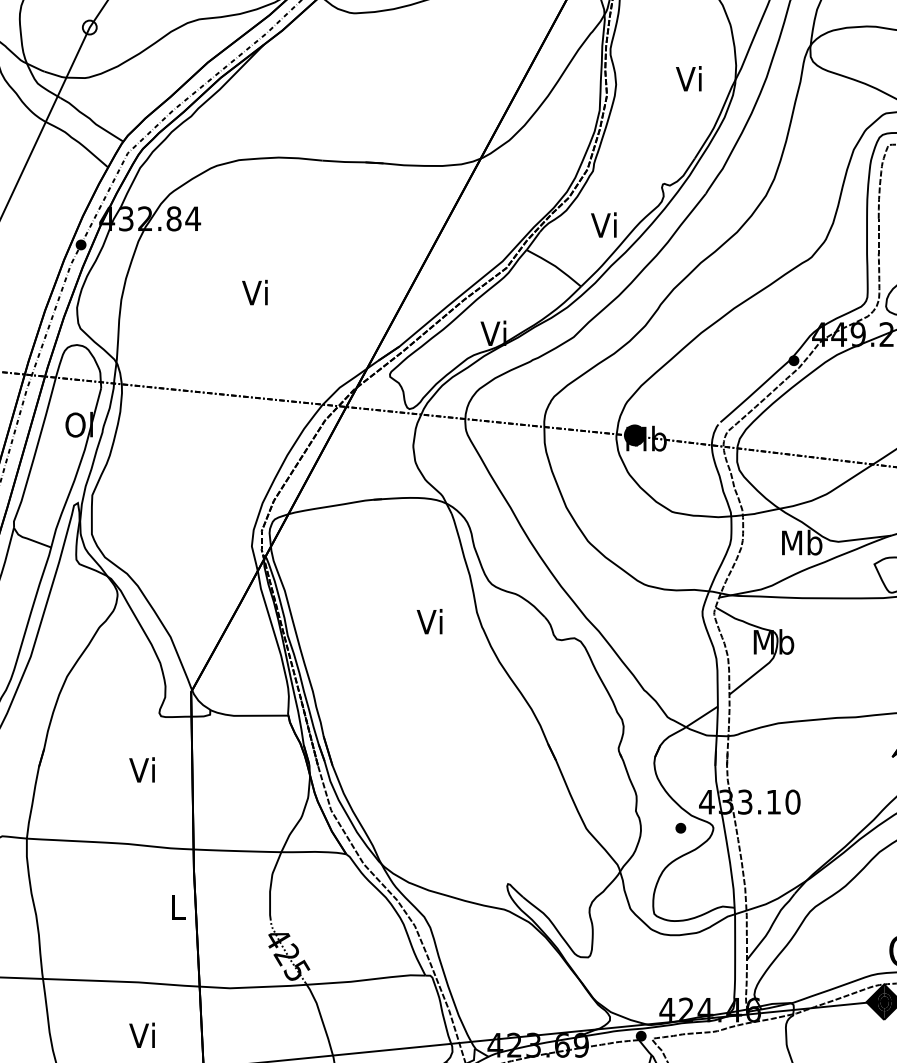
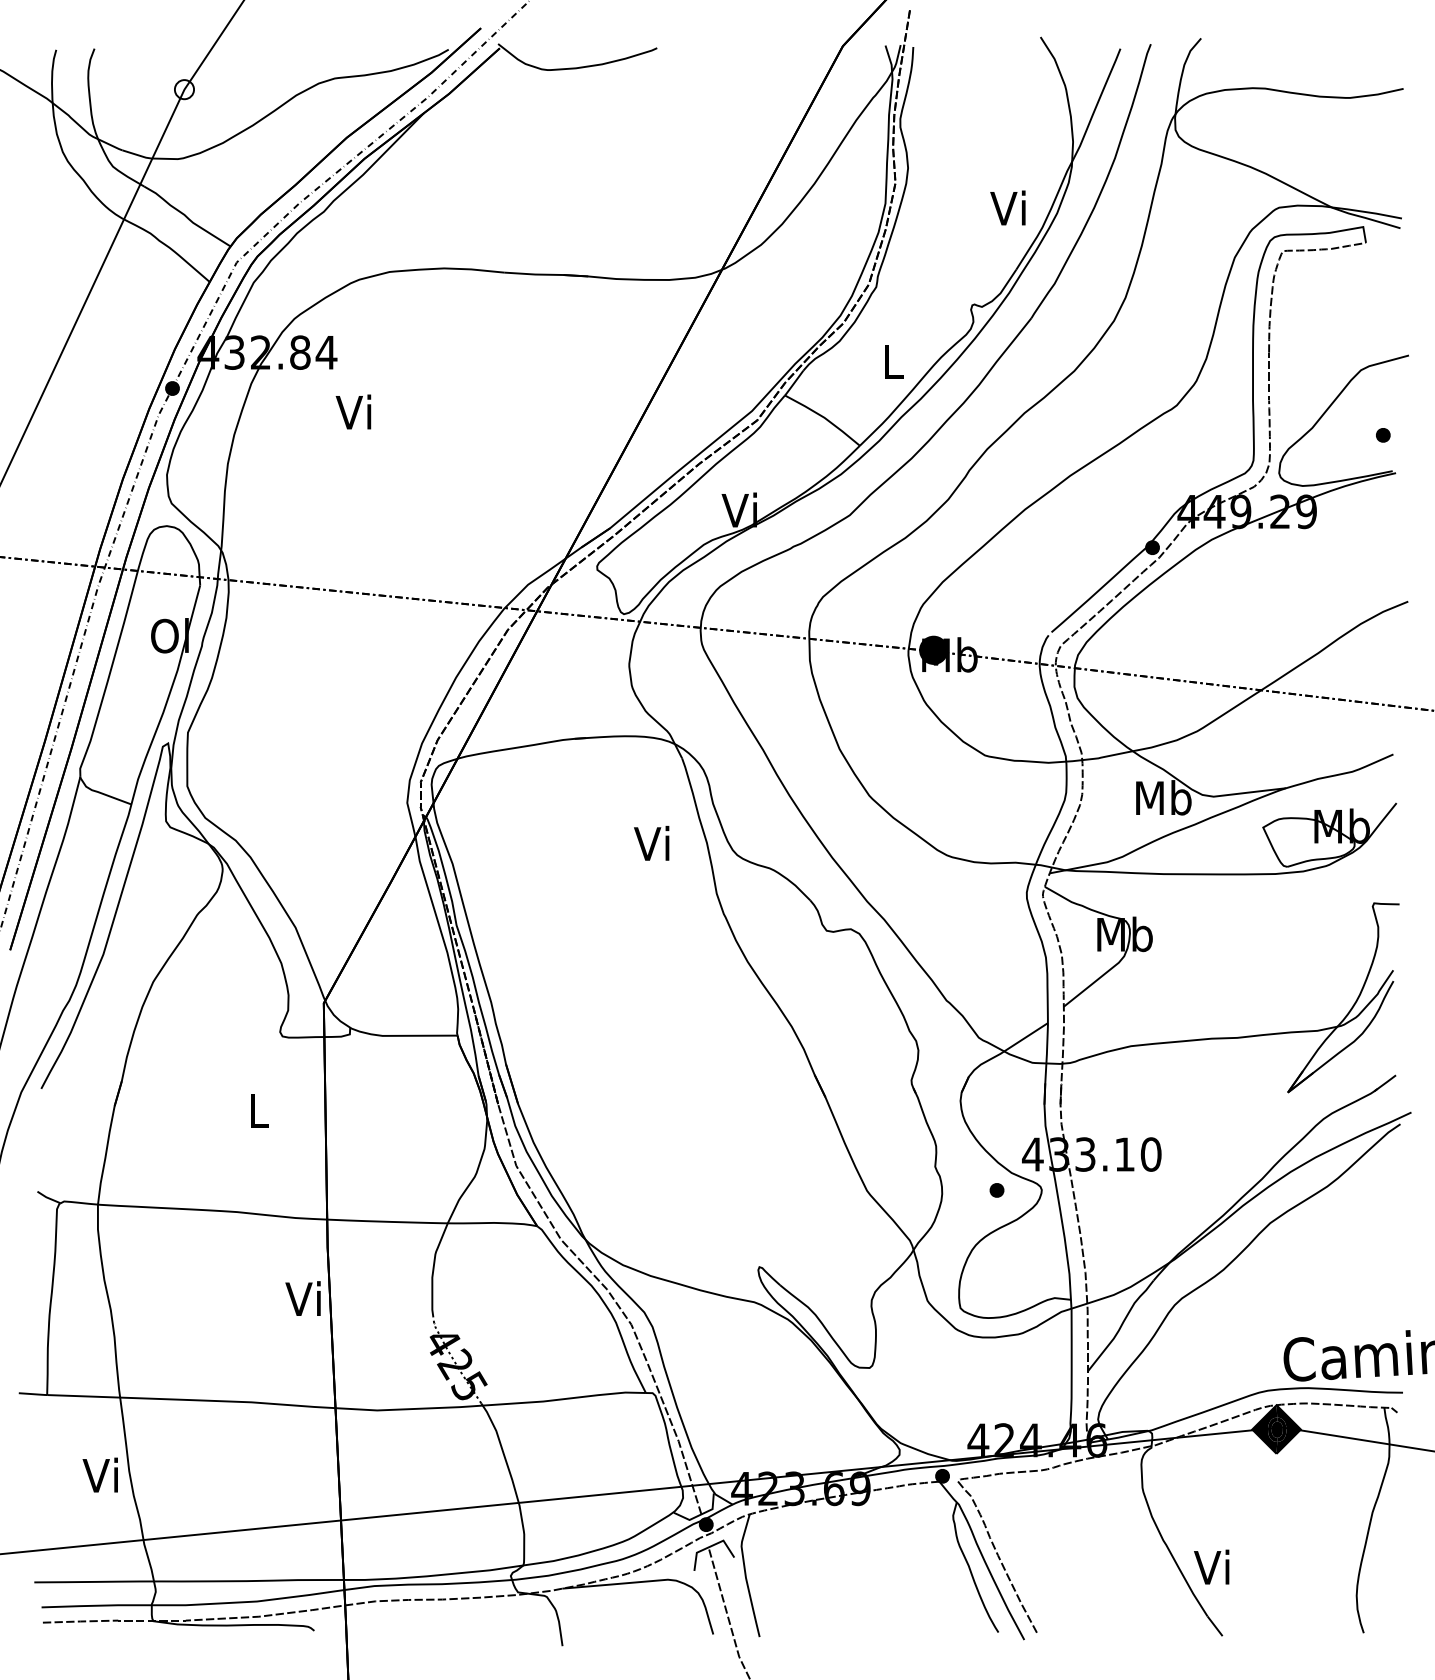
text: (688, 78) -> (1007, 207), moved
text: (603, 224) -> (890, 360), Vi -> L
text: (254, 292) -> (353, 411), moved
text: (429, 621) -> (651, 843), moved
text: (141, 769) -> (255, 1109), Vi -> L
text: (175, 906) -> (302, 1298), L -> Vi
text: (141, 1034) -> (99, 1474), moved

